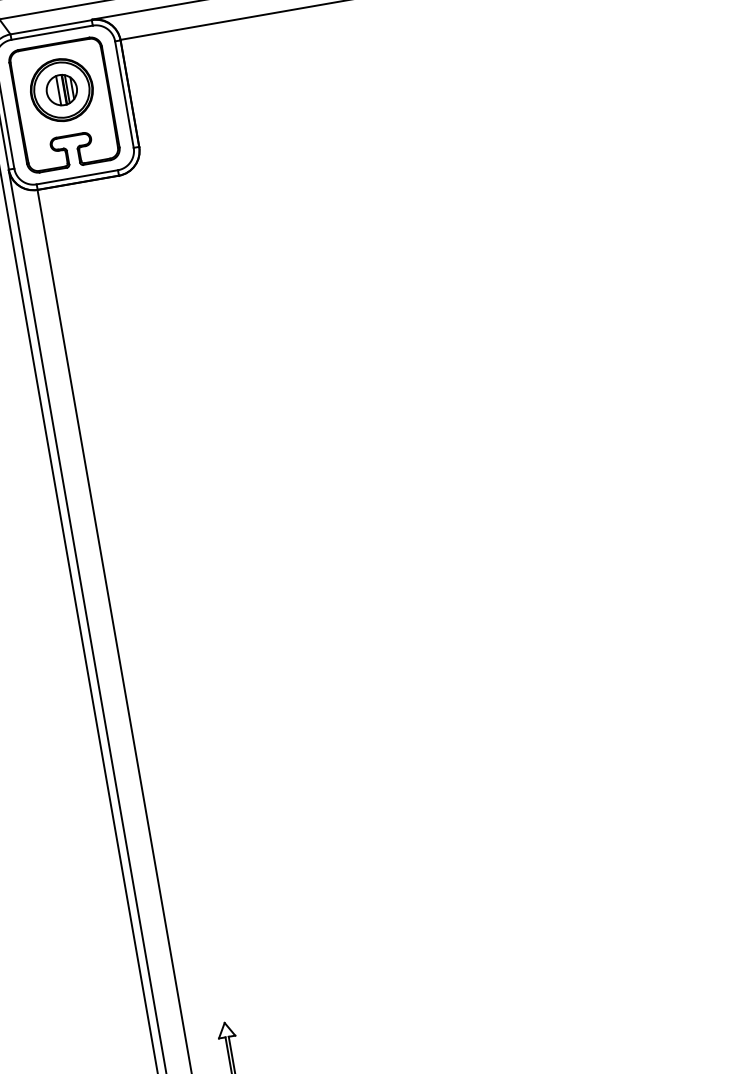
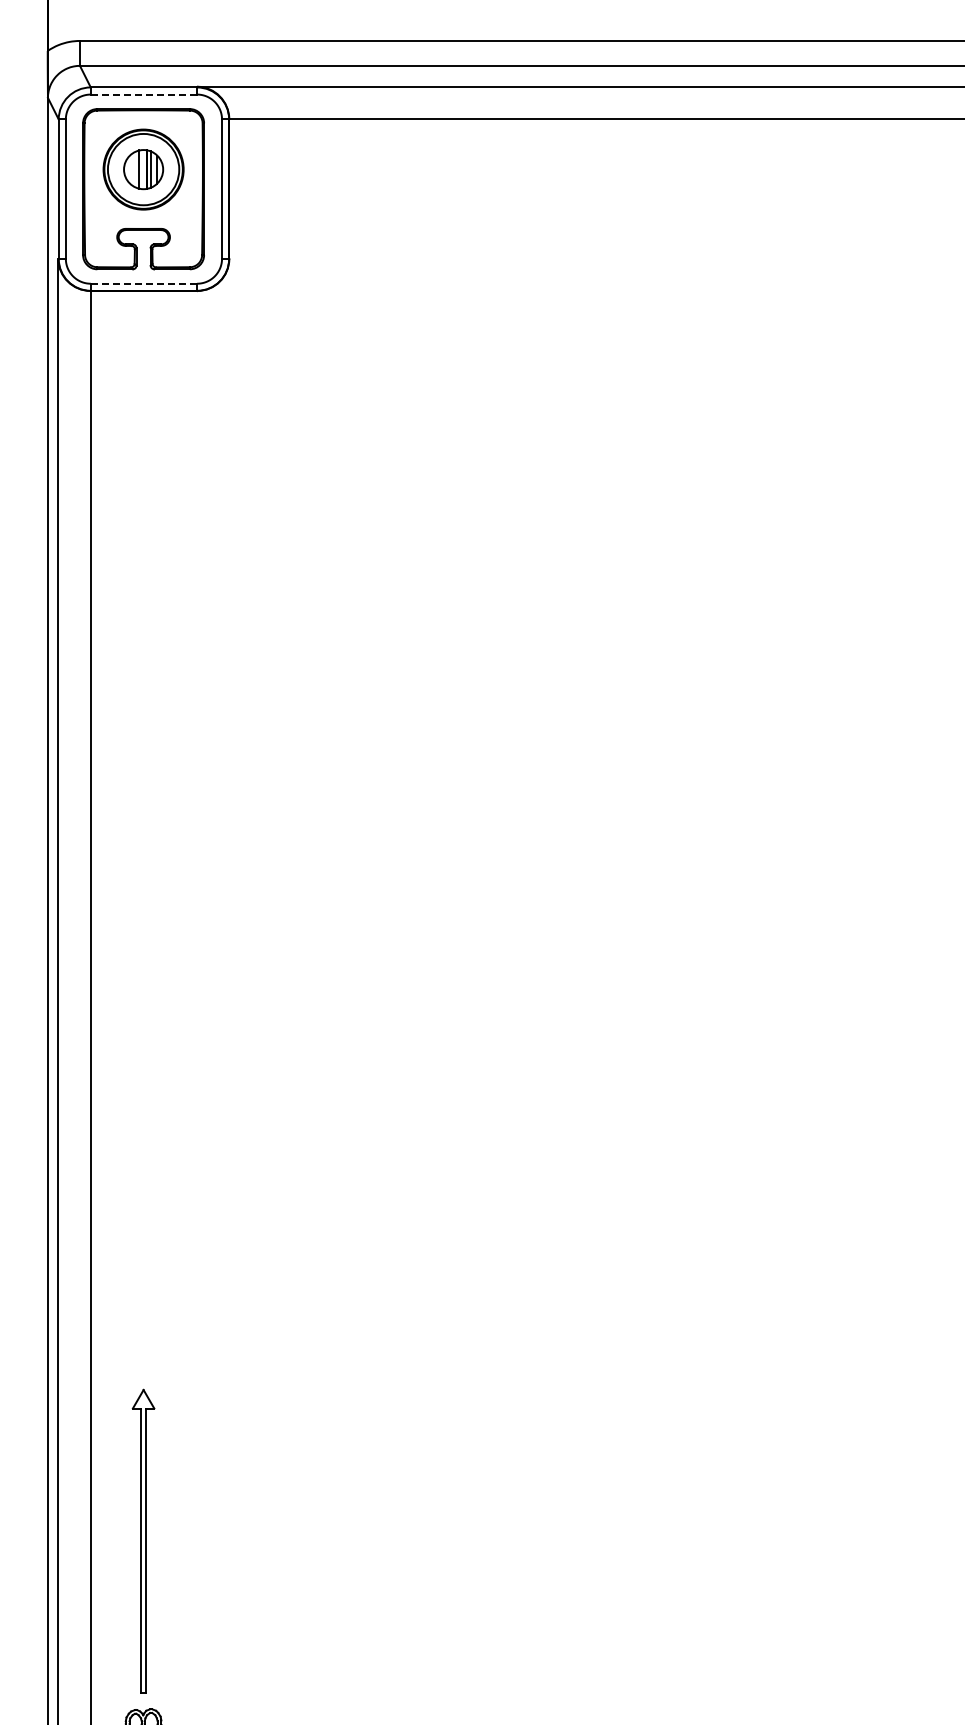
line: (51, 32) -> (143, 94), solid -> dashed
line: (77, 177) -> (144, 283), solid -> dashed

